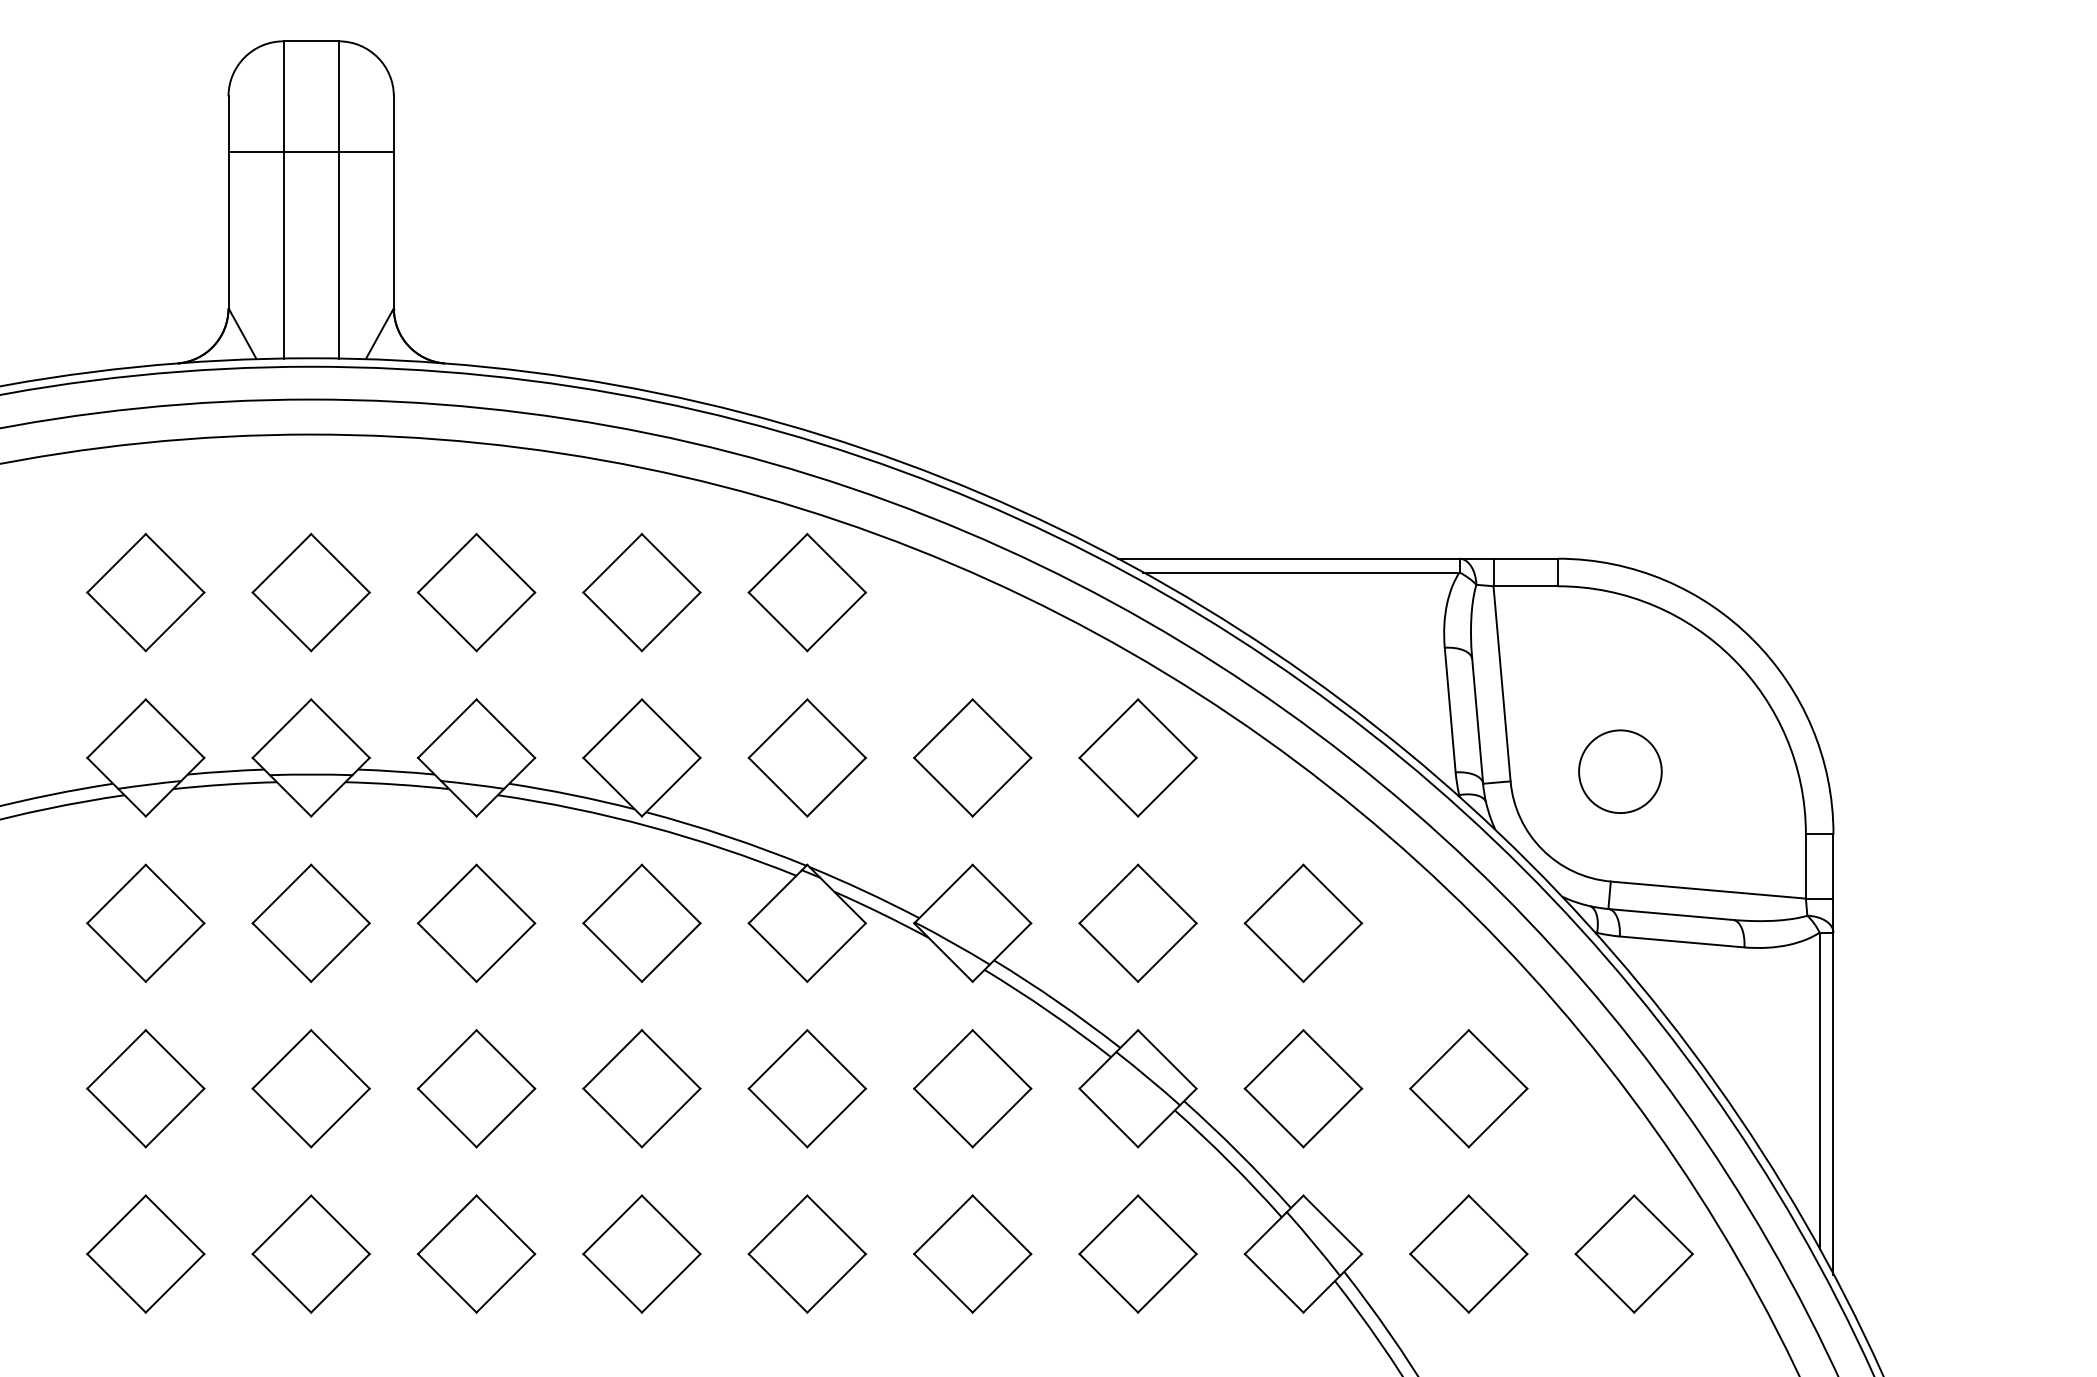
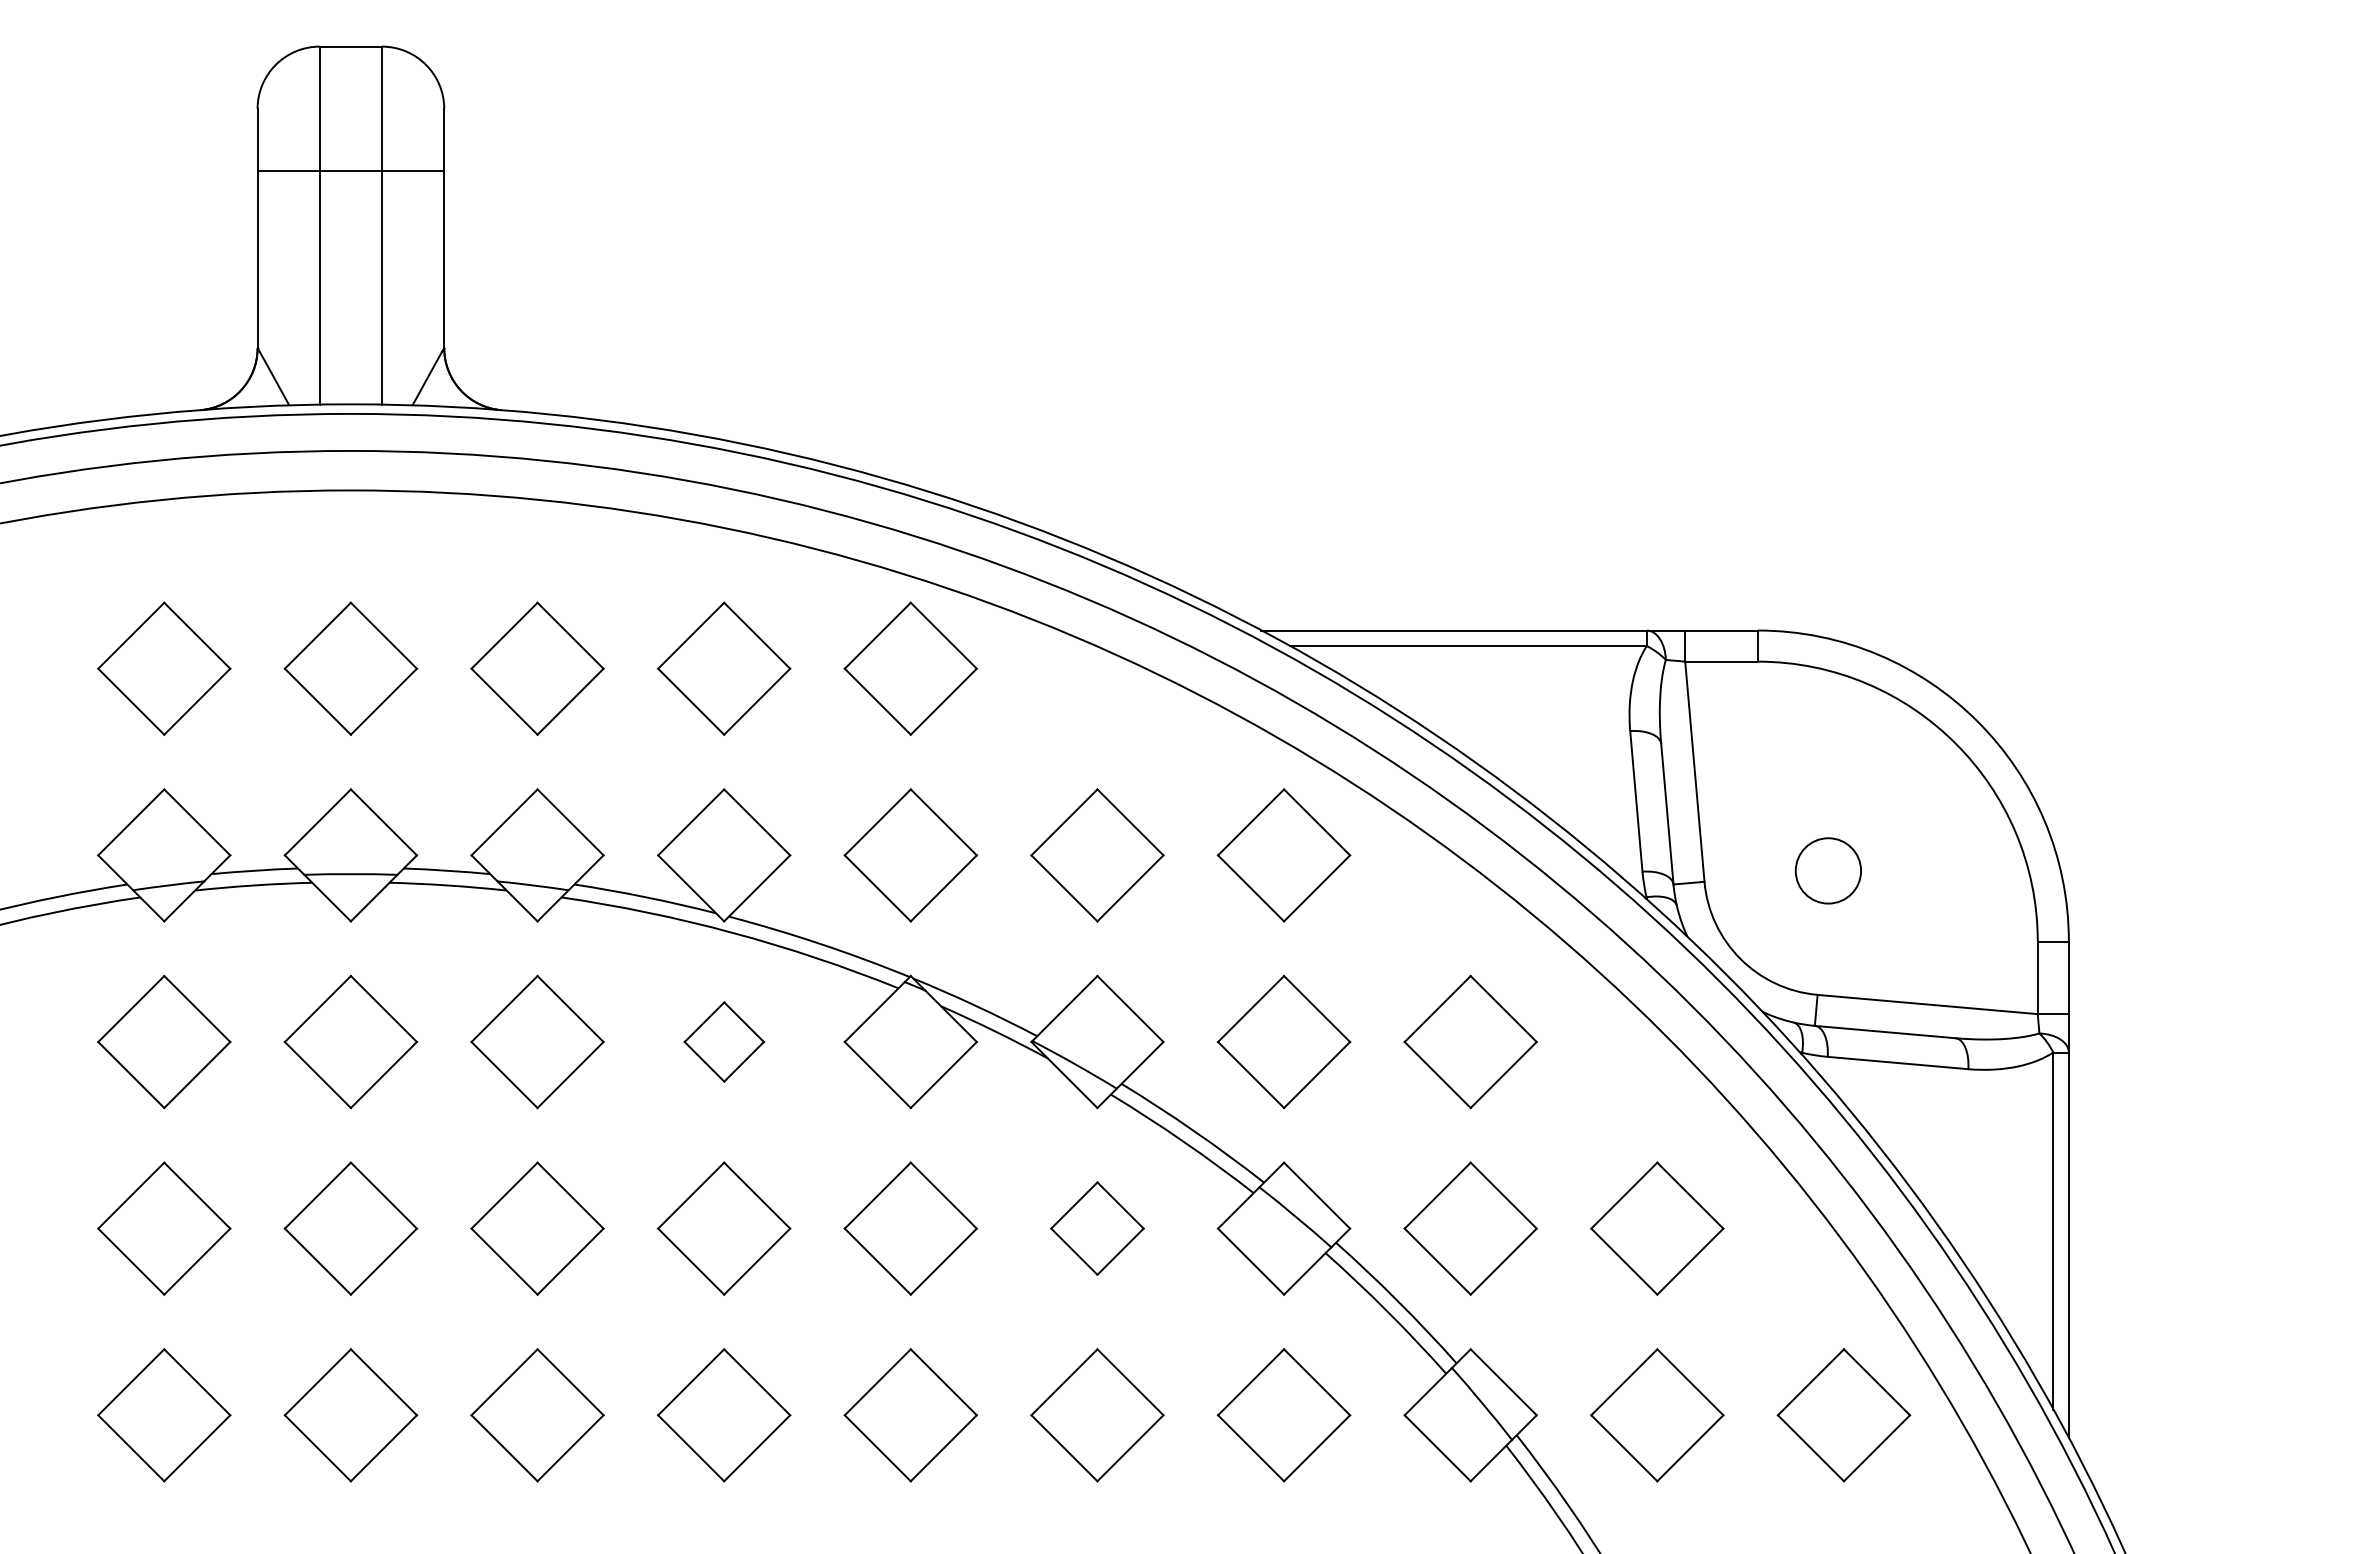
circle: (1620, 771) -> (1828, 870), size x0.7
part: (642, 922) -> (724, 1041), size x0.6
part: (972, 1088) -> (1097, 1228), size x0.7

